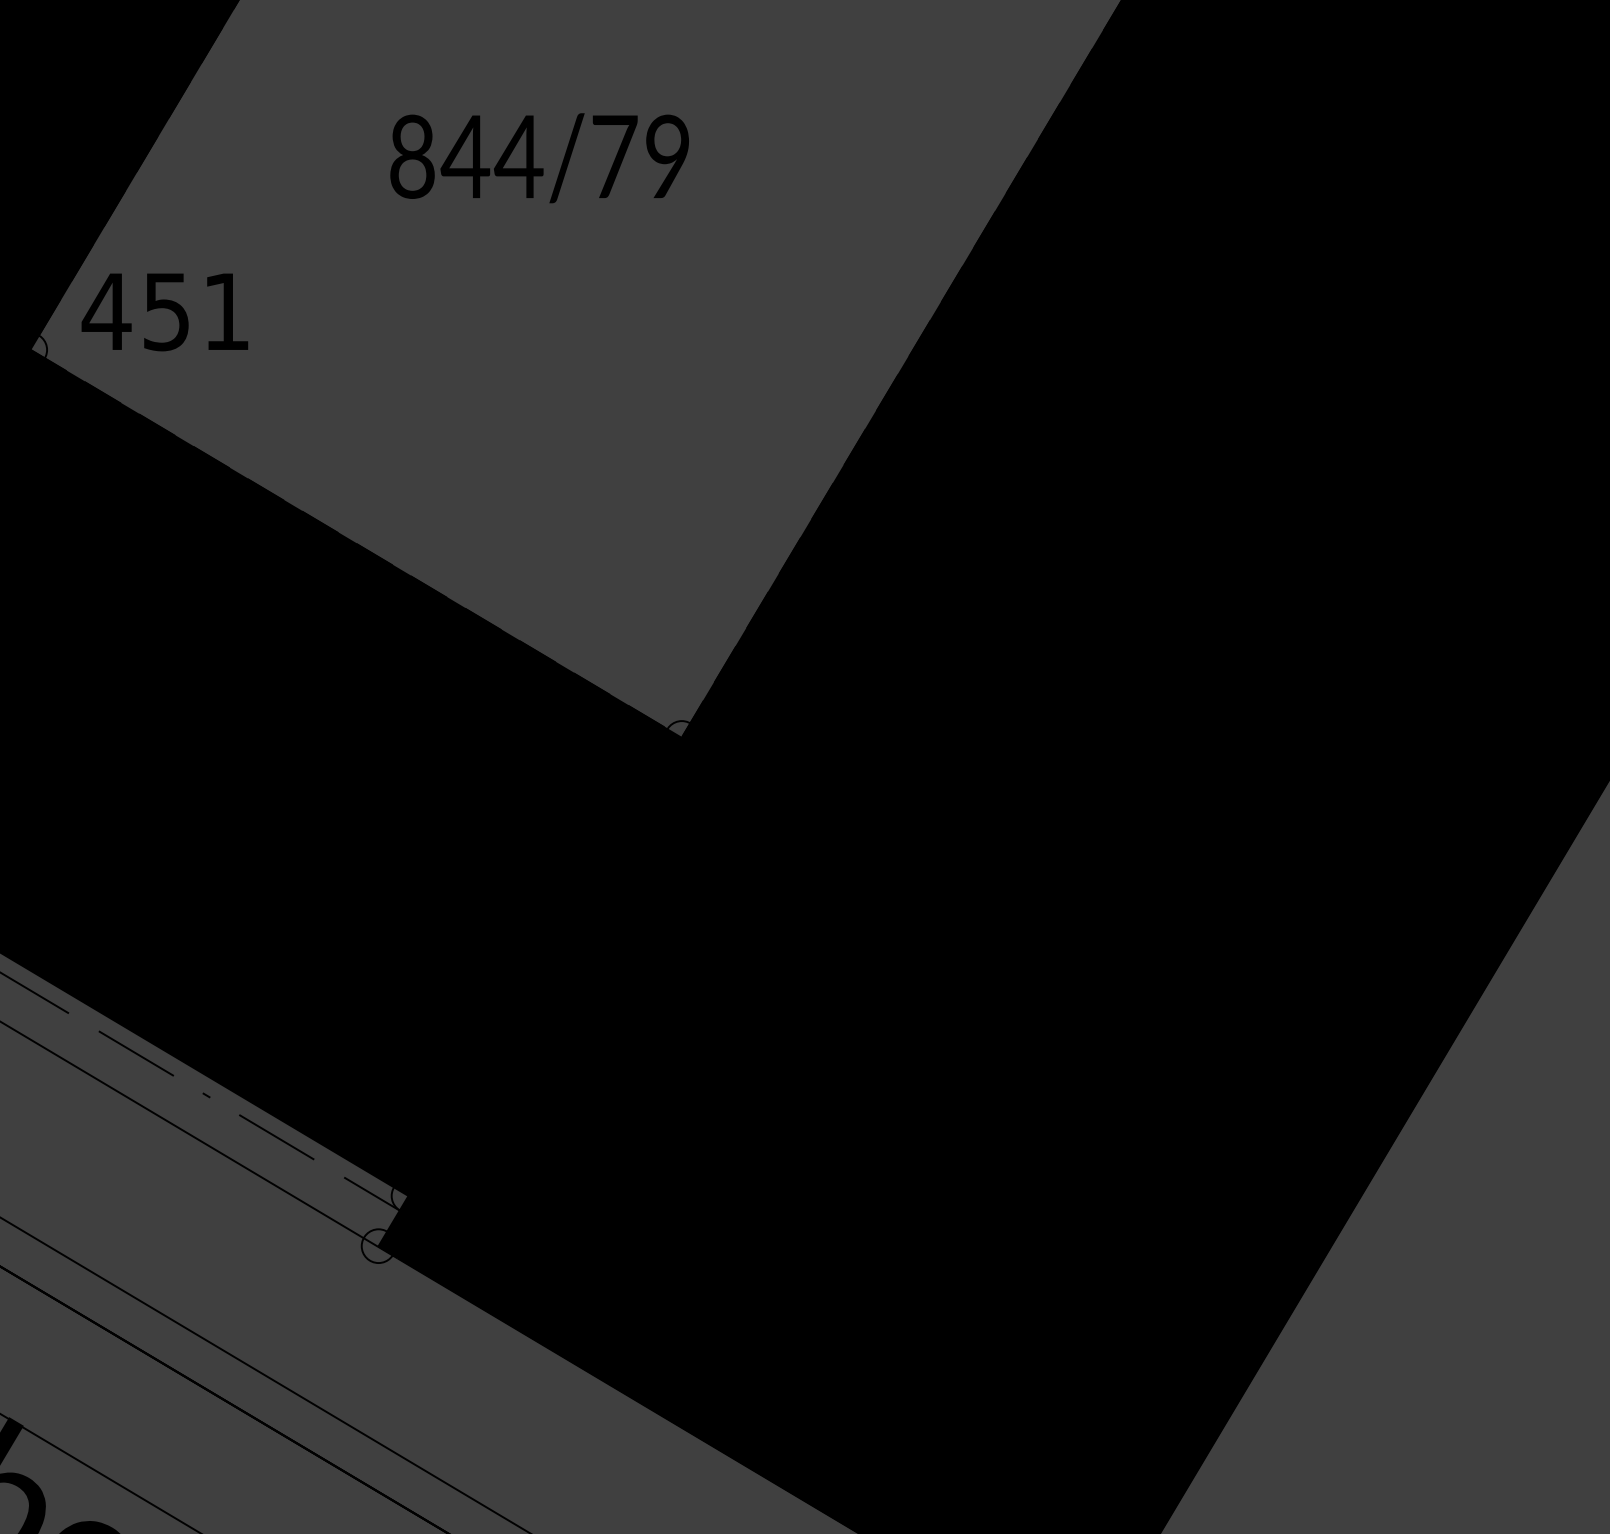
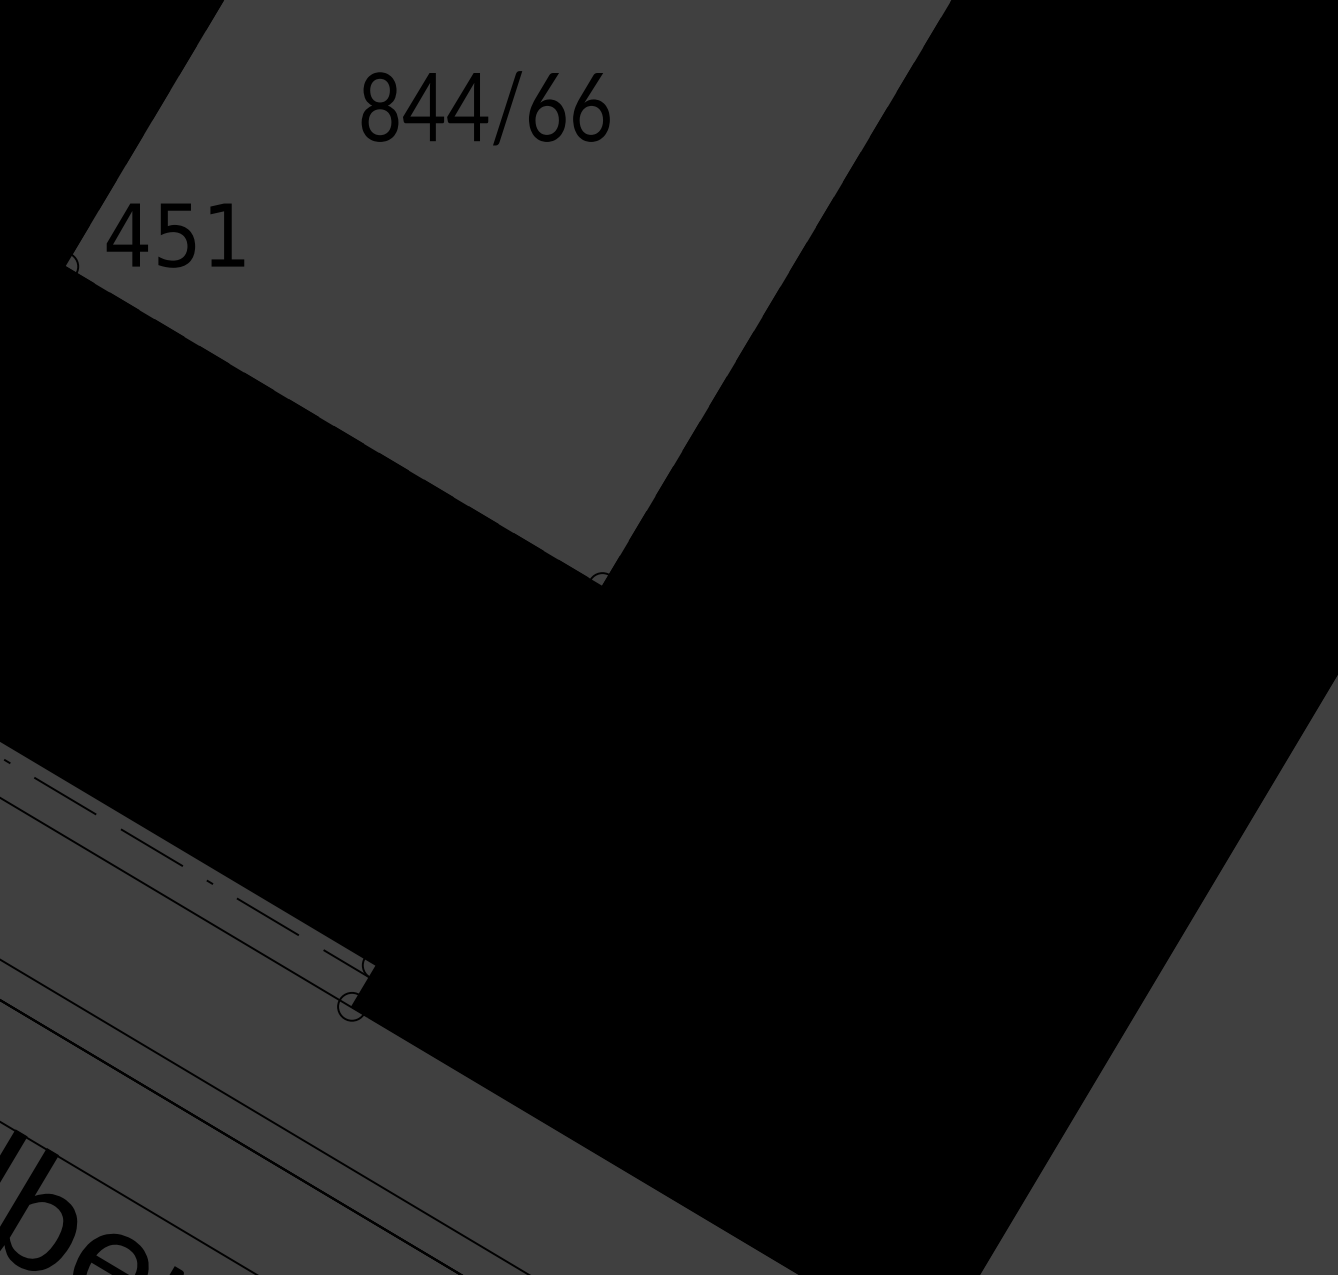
text: (641, 156) -> (569, 106), 844/79 -> 844/66

